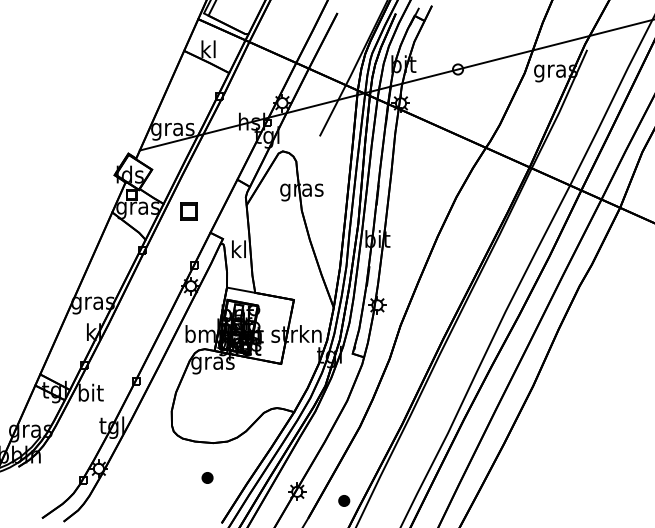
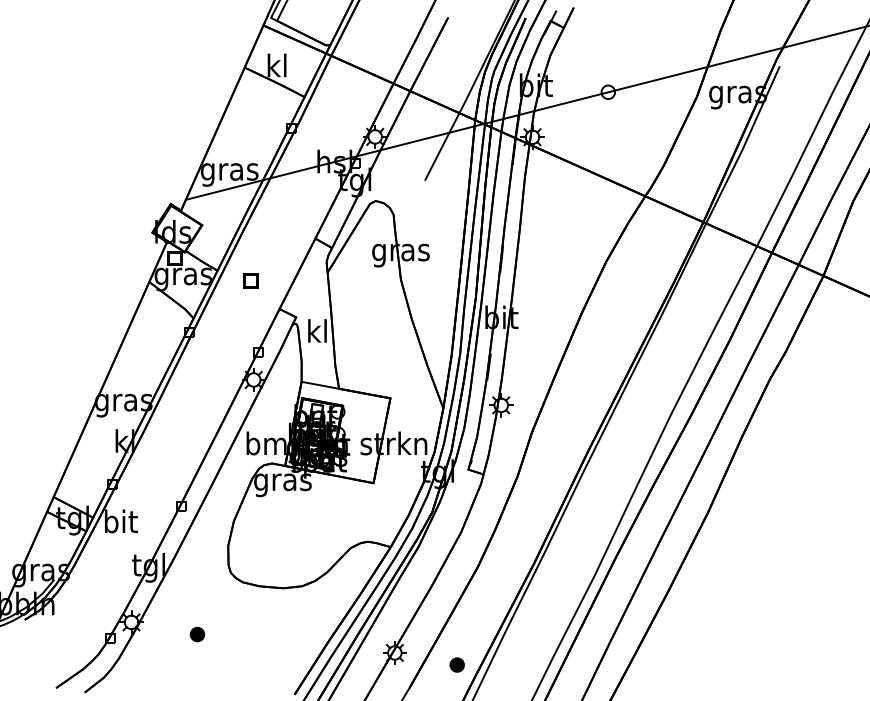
part: (188, 211) -> (250, 280), size x0.62
part: (207, 477) -> (197, 633), moved

